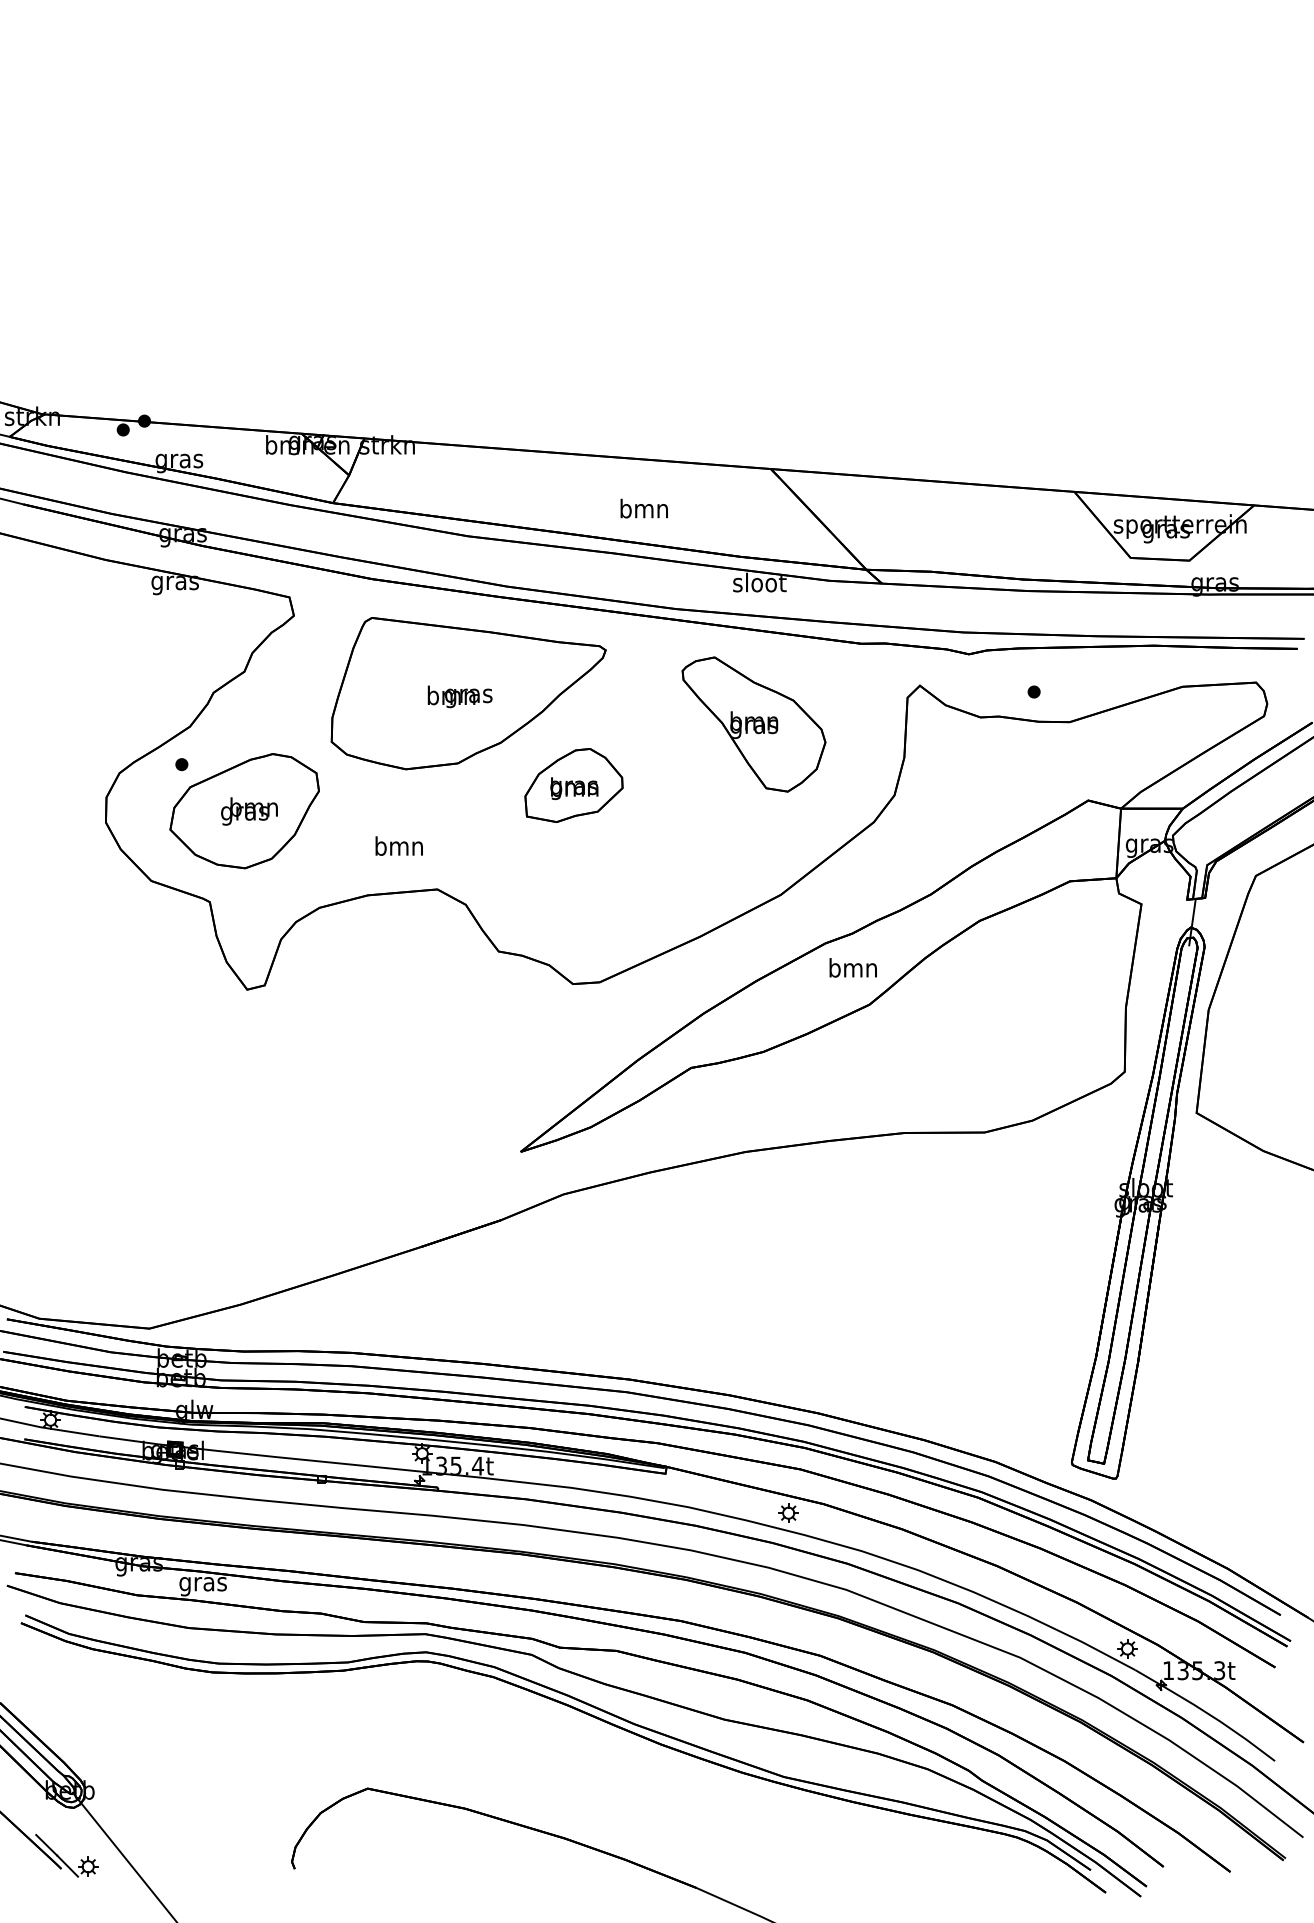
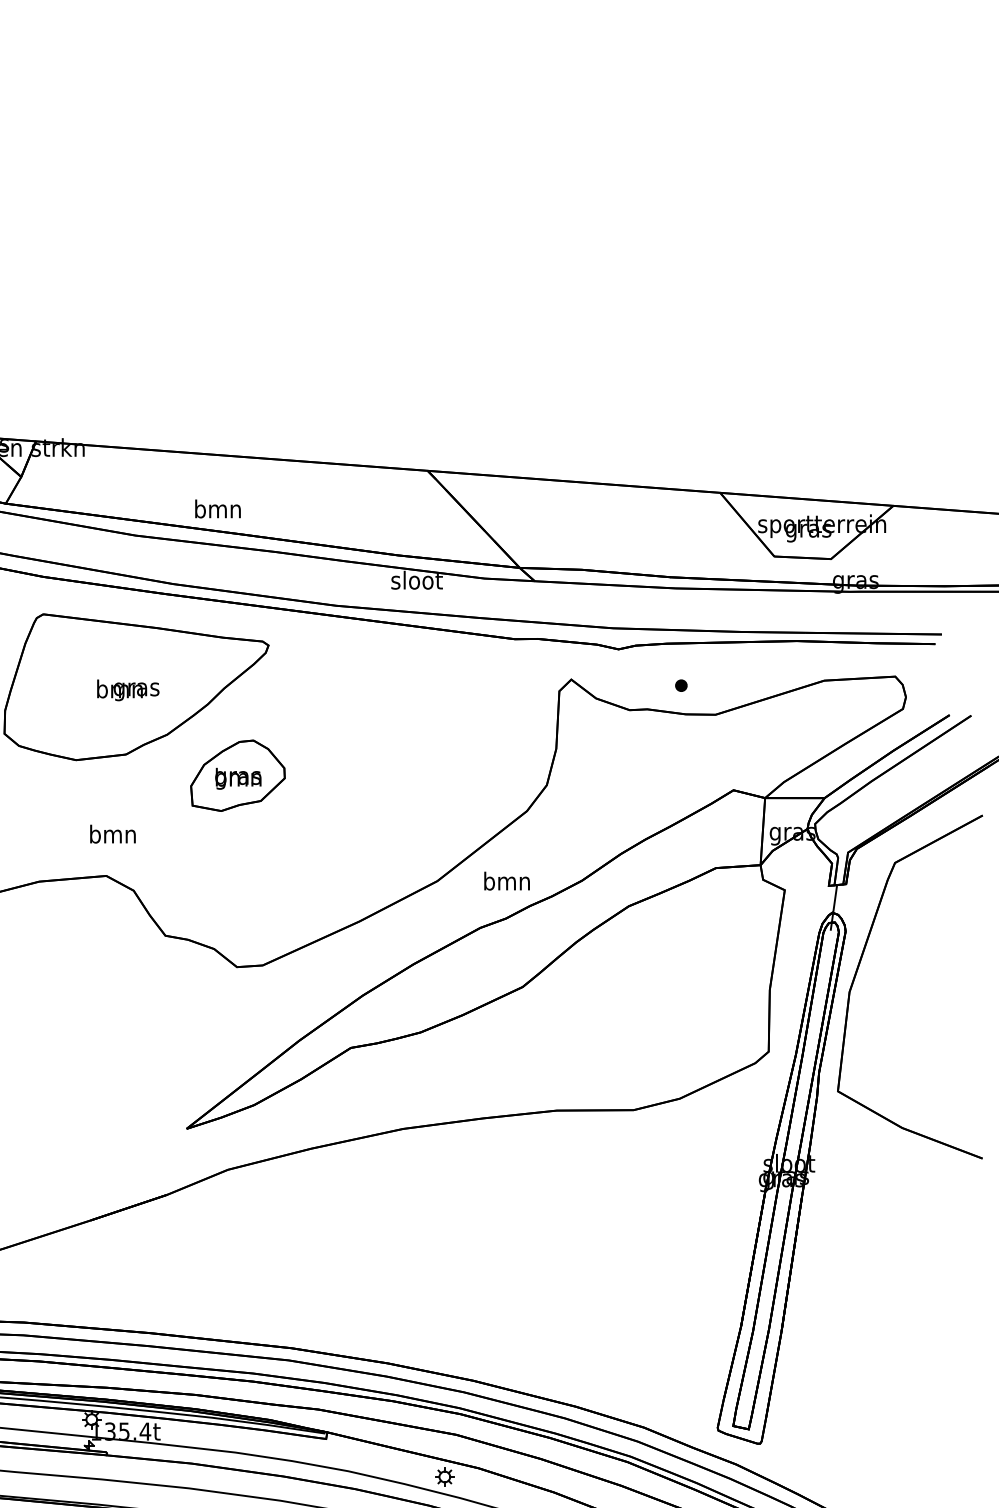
text: (643, 508) -> (217, 508), moved
part: (753, 724) -> (410, 716), removed
text: (398, 845) -> (112, 833), moved
text: (852, 967) -> (506, 880), moved

